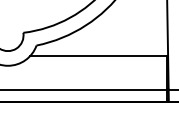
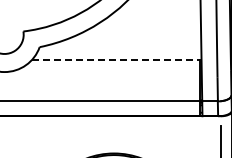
line: (98, 55) -> (116, 59), solid -> dashed

